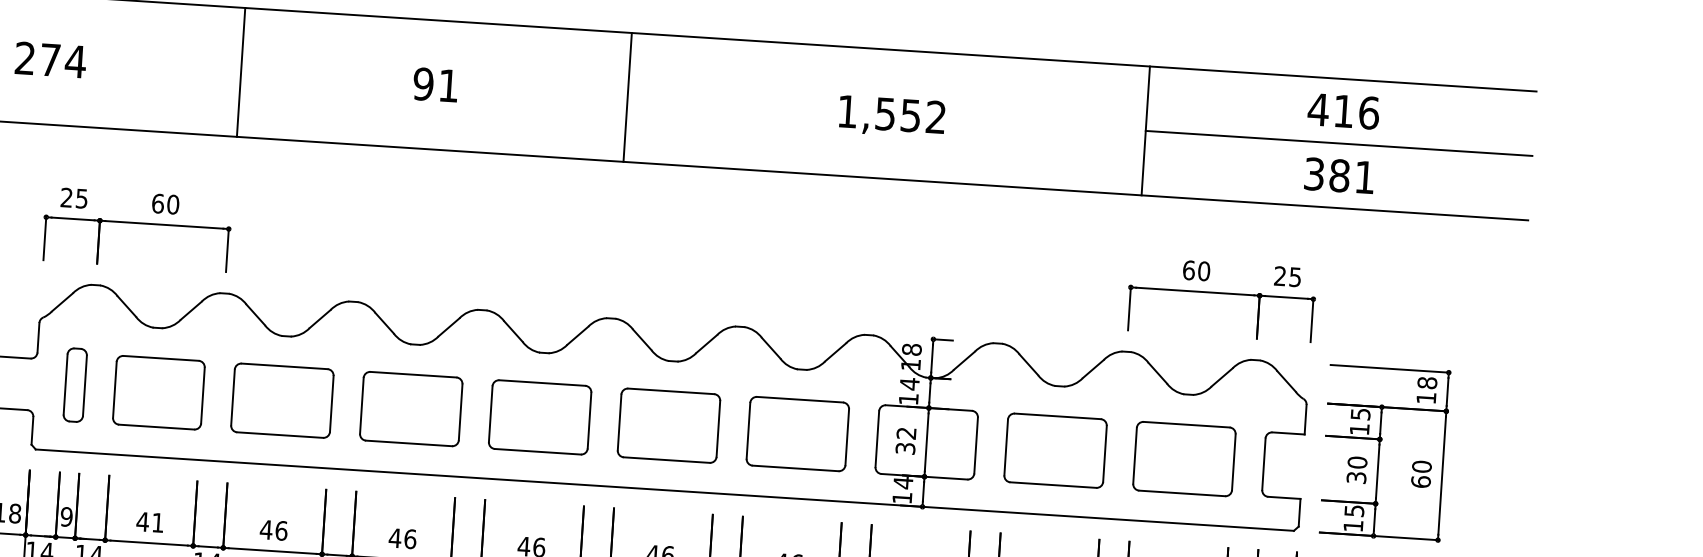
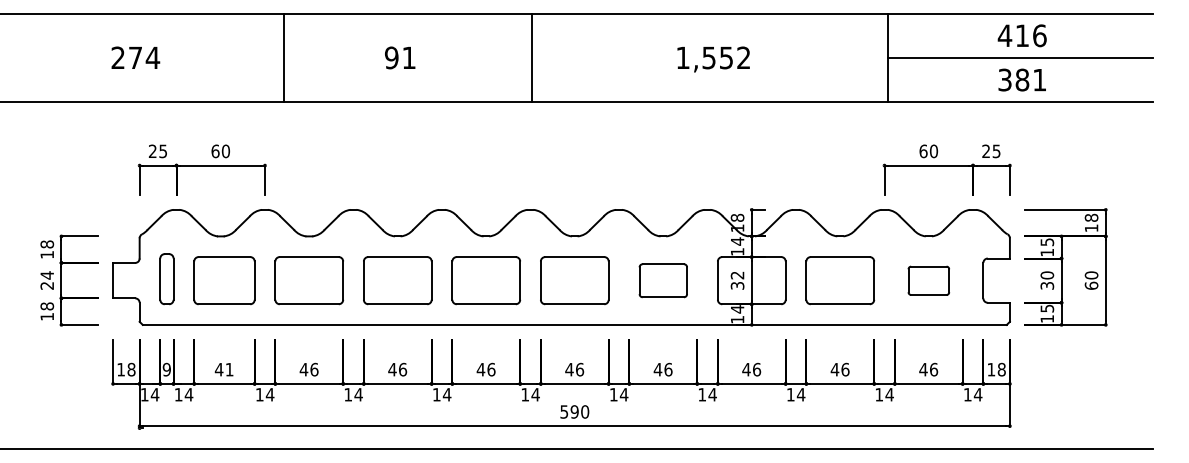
line: (241, 71) -> (283, 57), moved
part: (798, 433) -> (663, 280), size x0.7
part: (1184, 458) -> (928, 280), size x0.6

